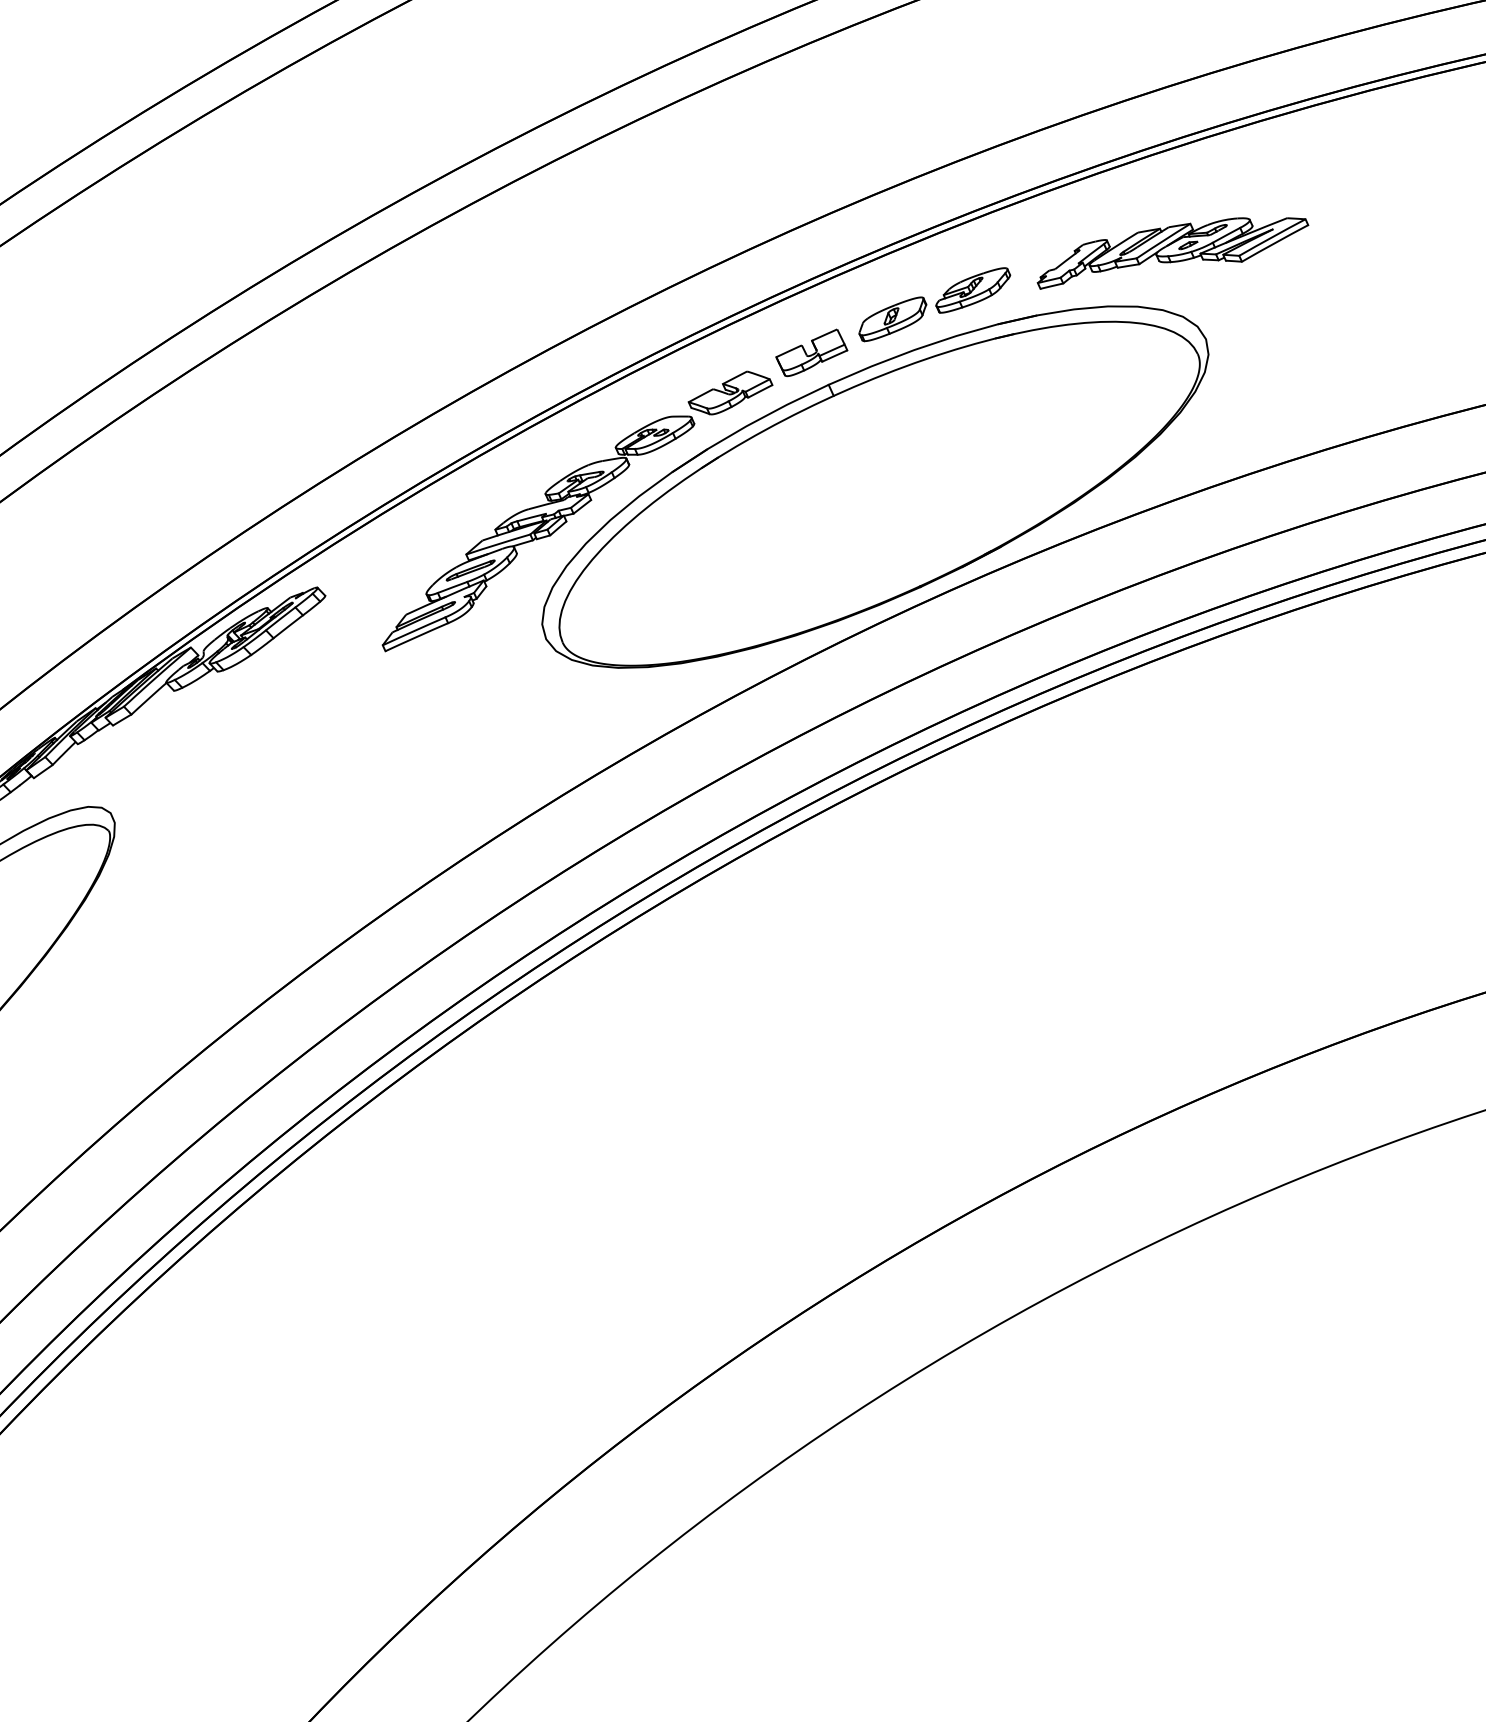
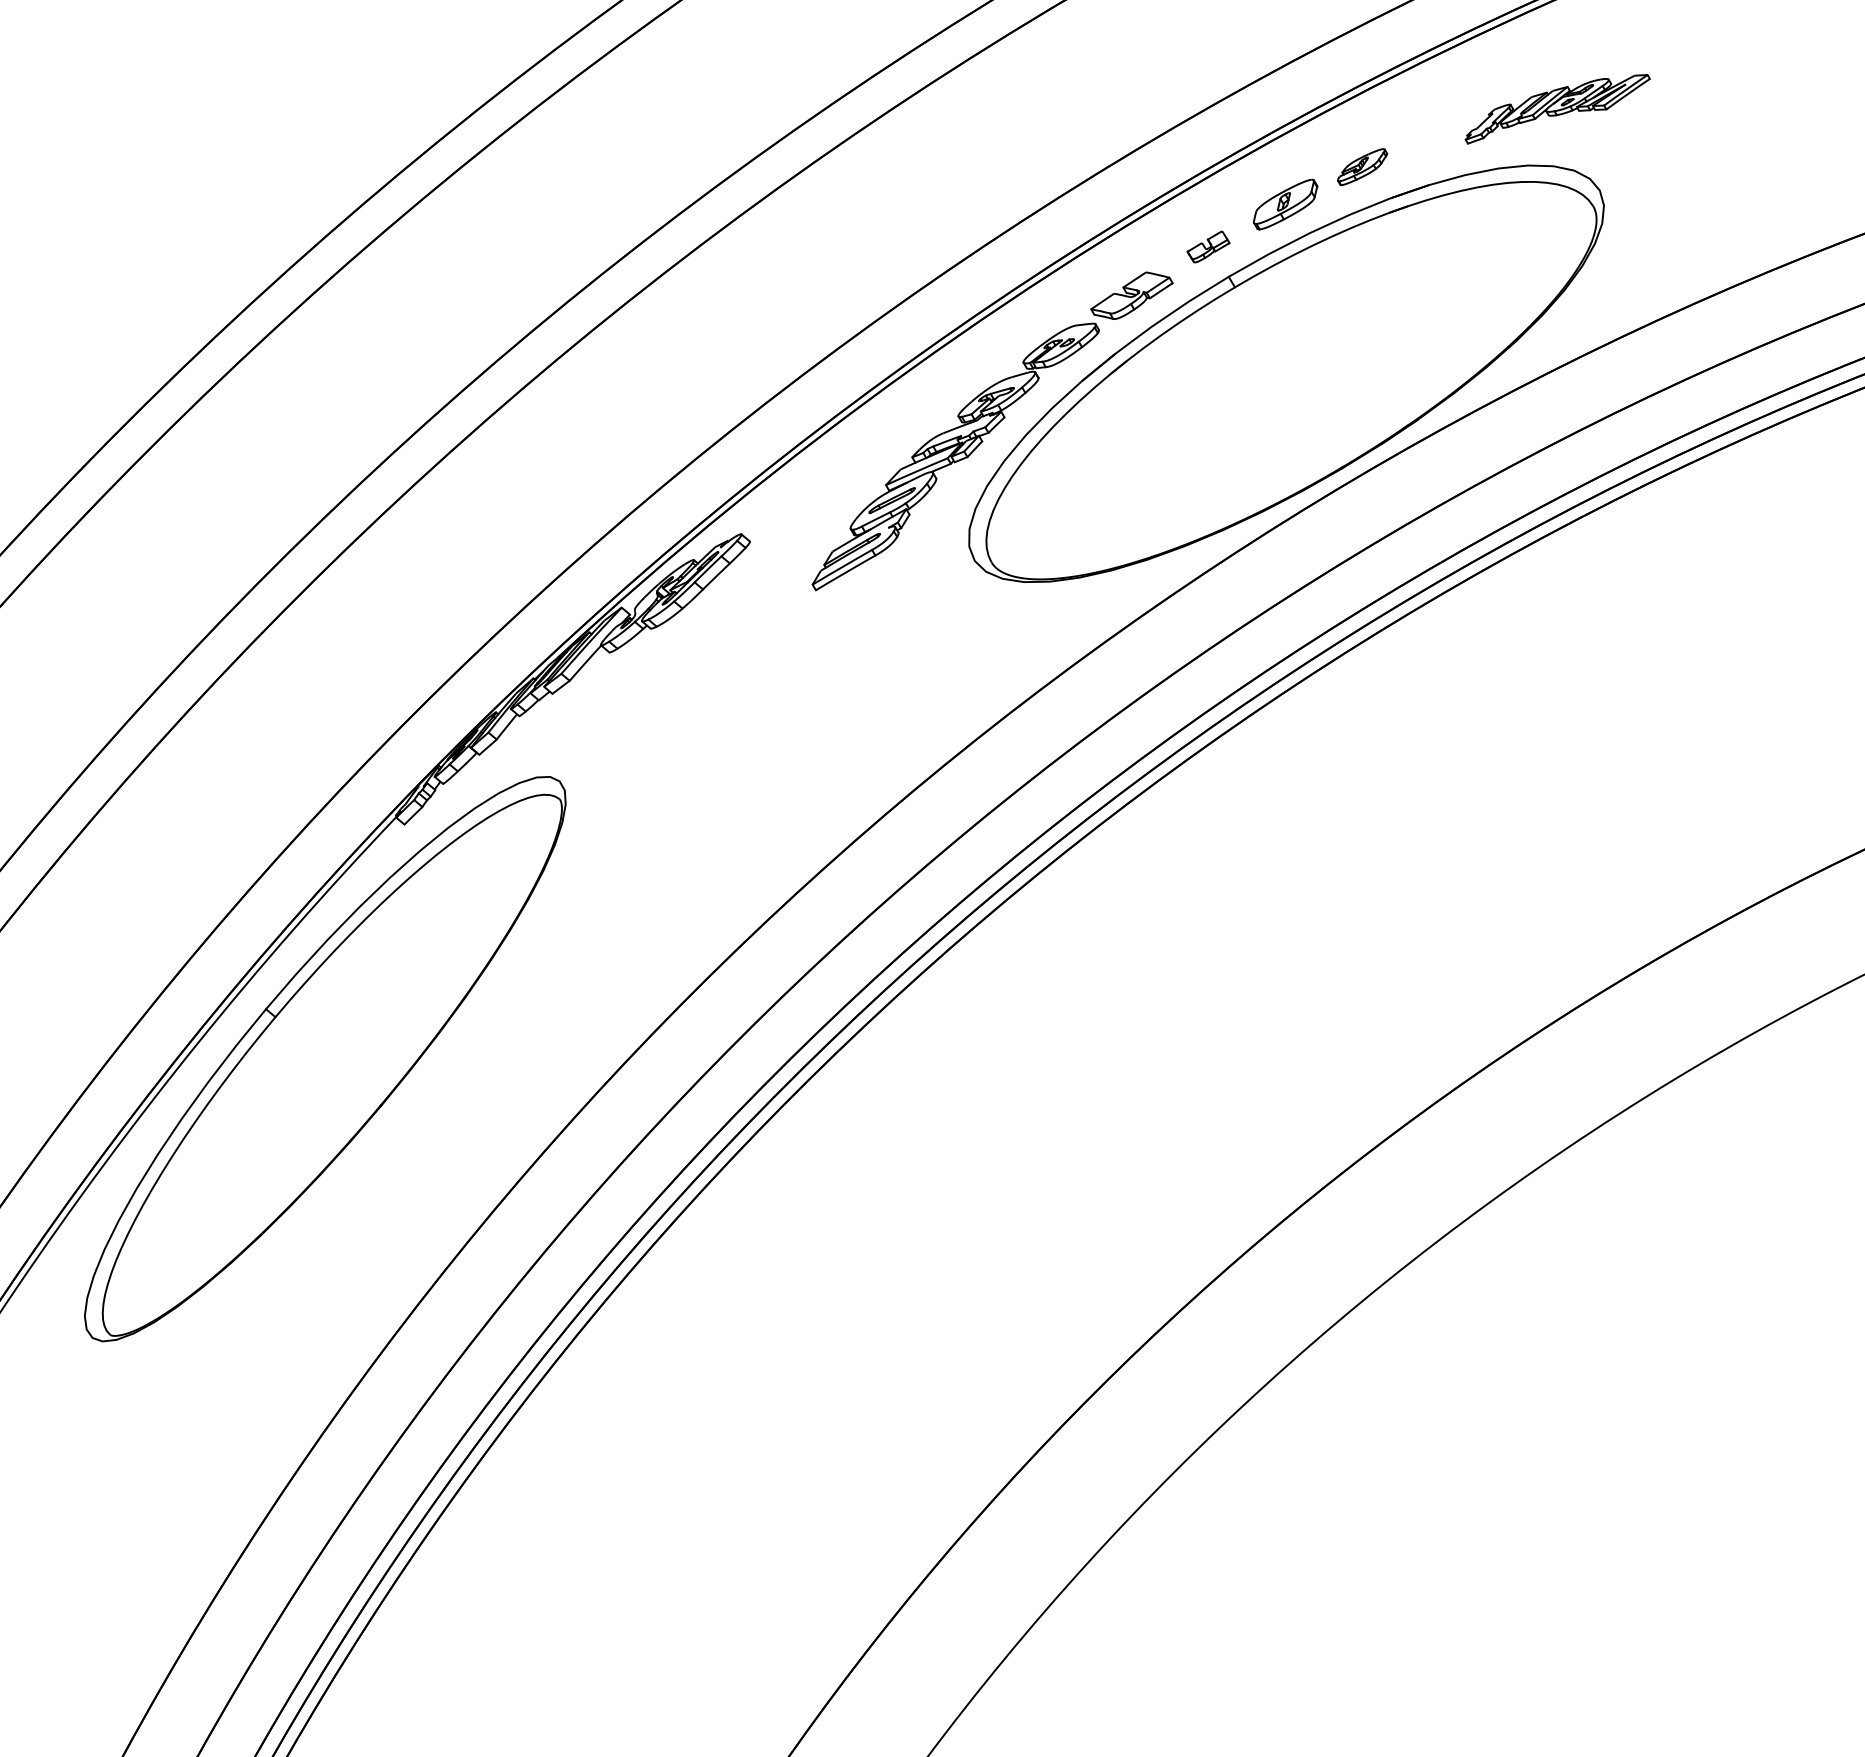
part: (1172, 254) -> (1557, 109), size x0.7
part: (973, 289) -> (1362, 166), size x0.7
part: (811, 352) -> (1208, 246), size x0.6

